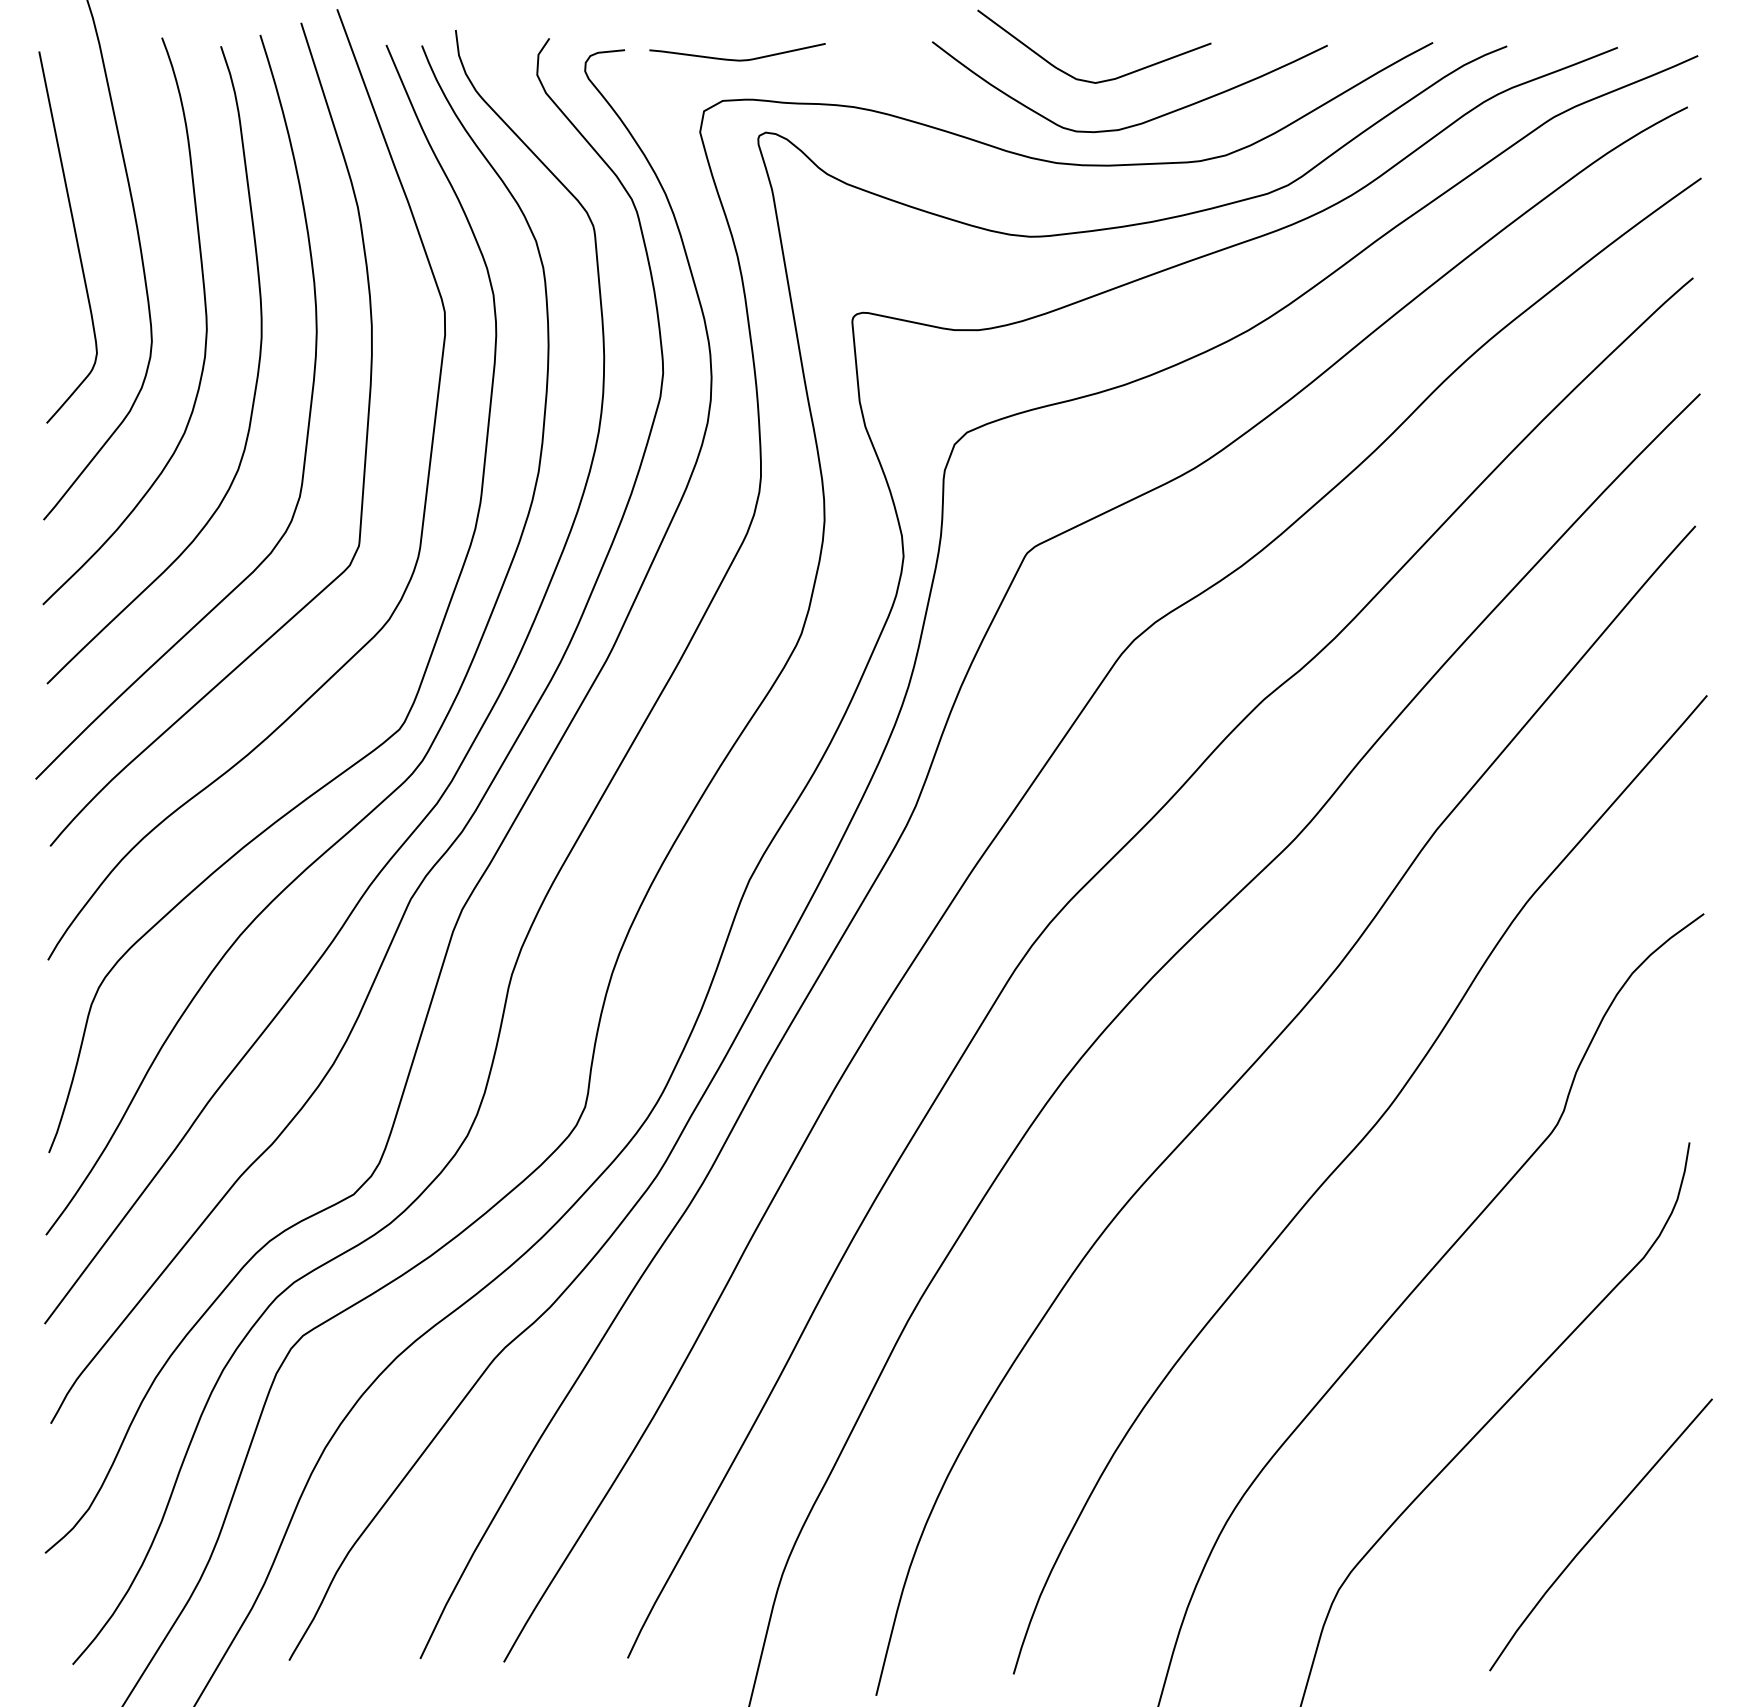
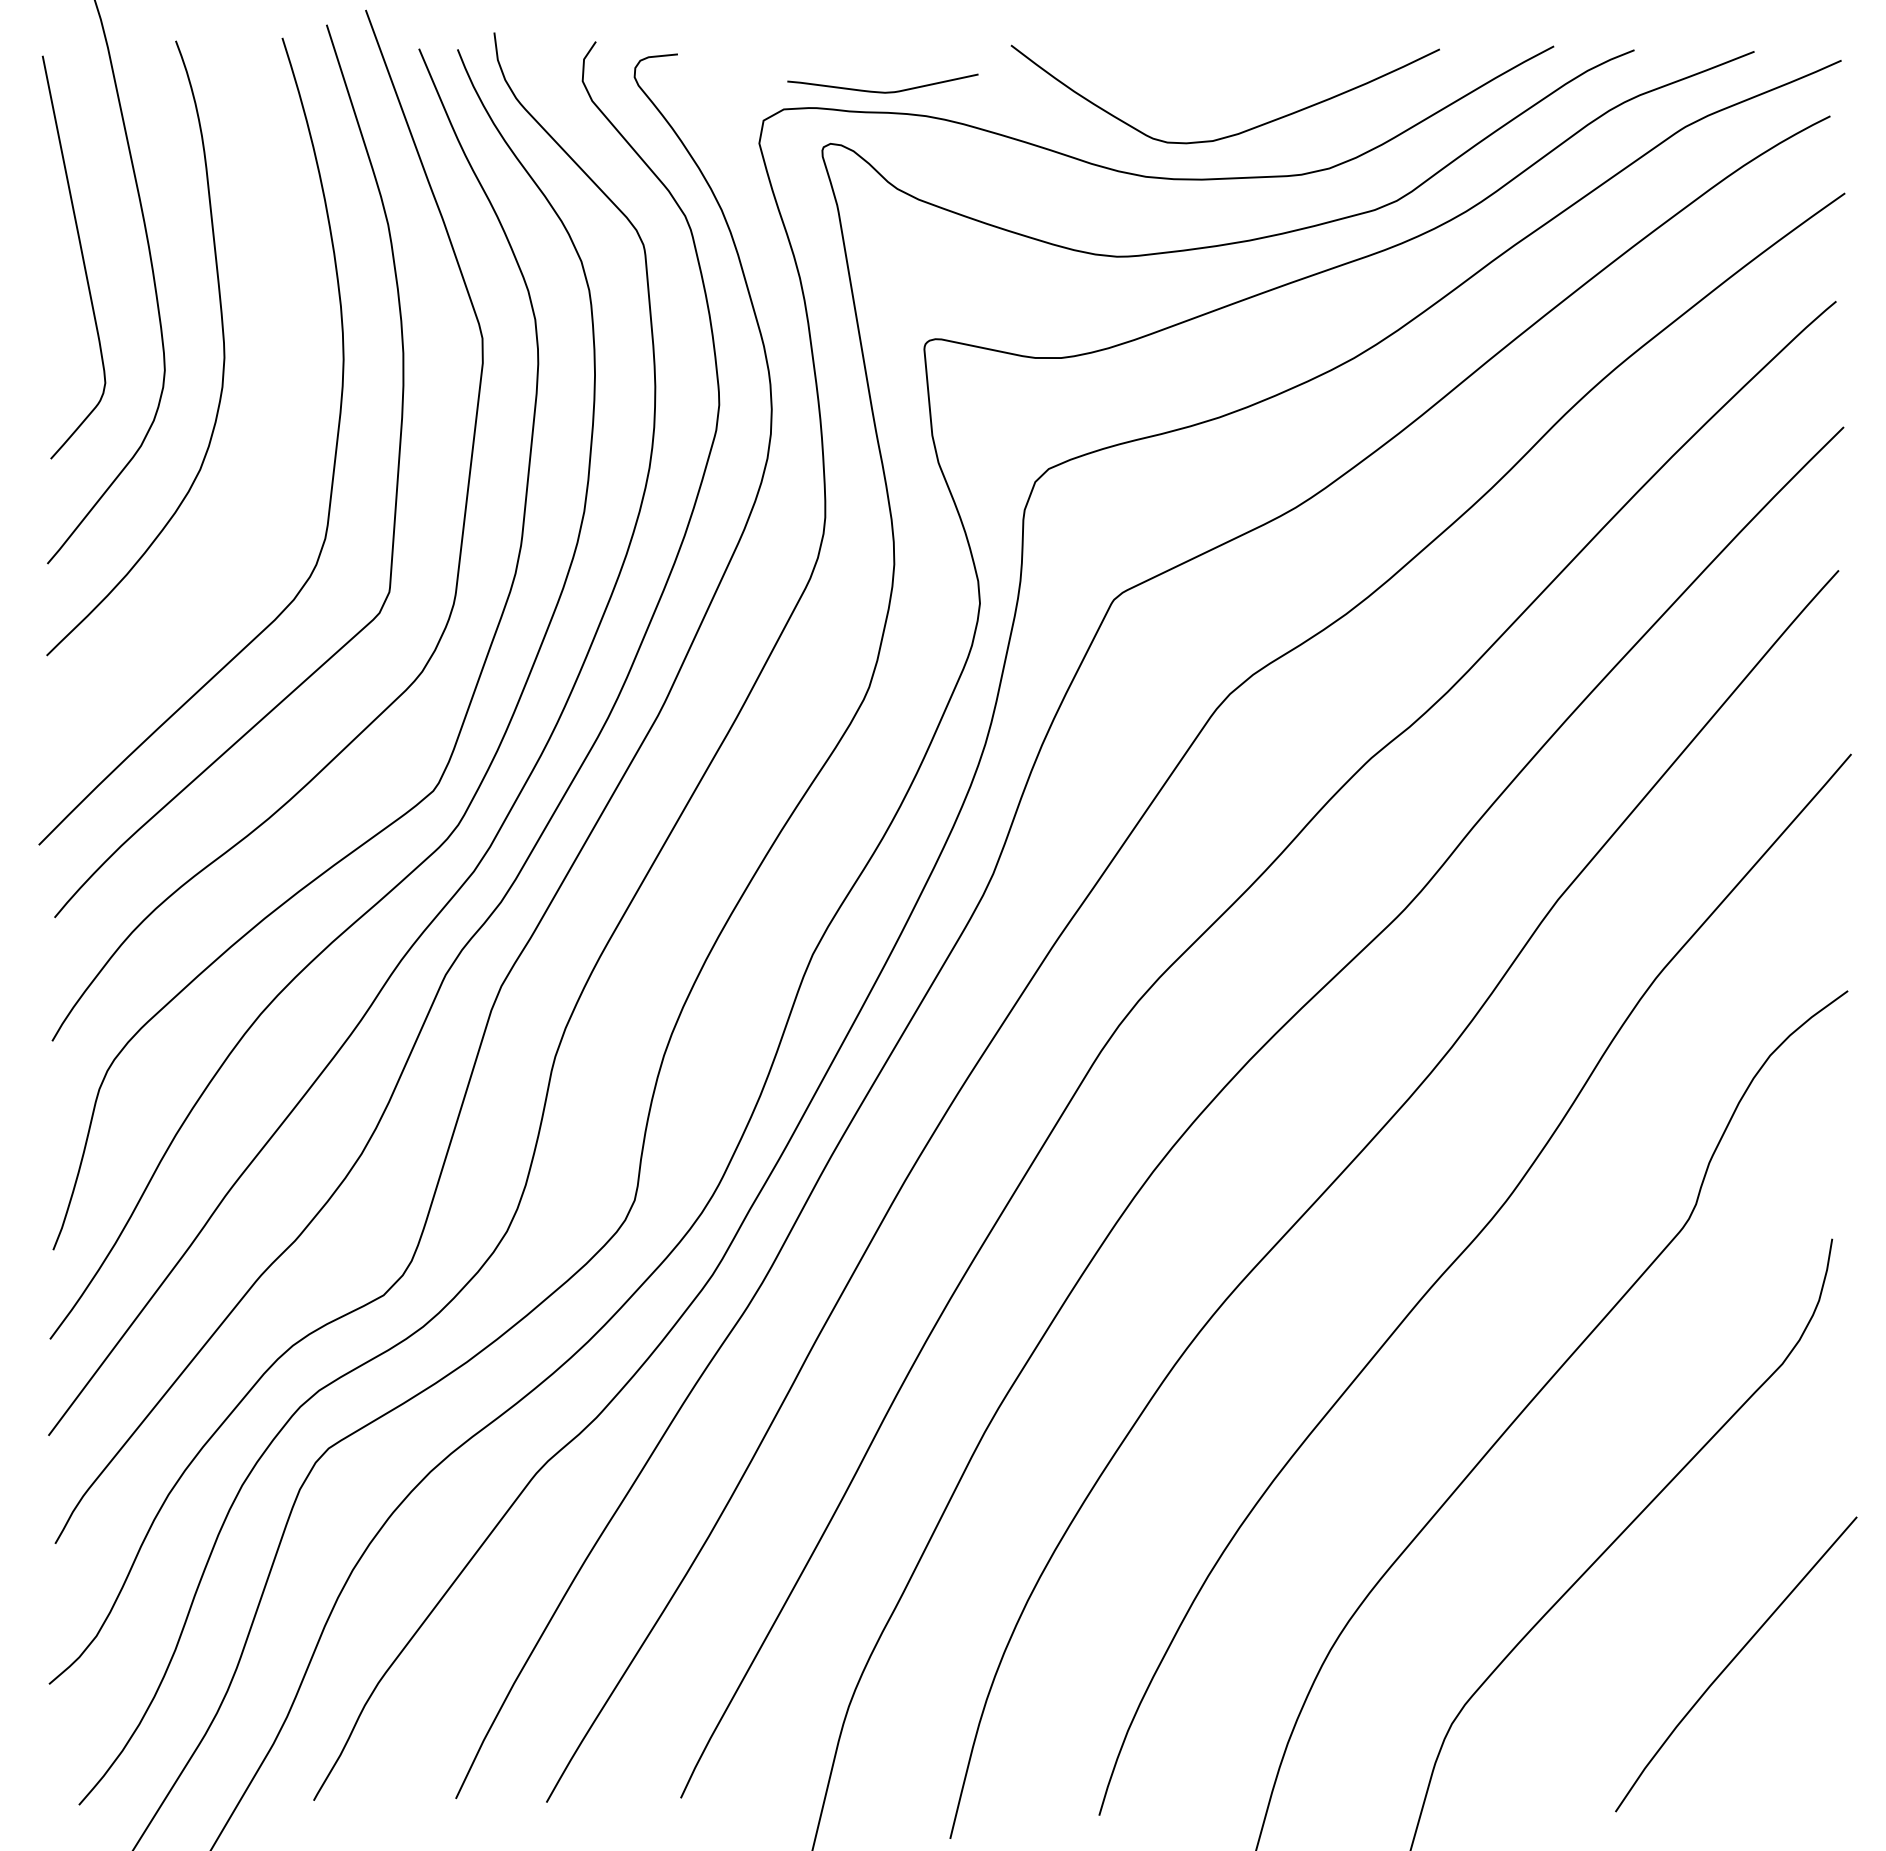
curve: (737, 59) -> (882, 91), moved
curve: (1089, 80) -> (1181, 87), removed
curve: (255, 381) -> (277, 413), removed

